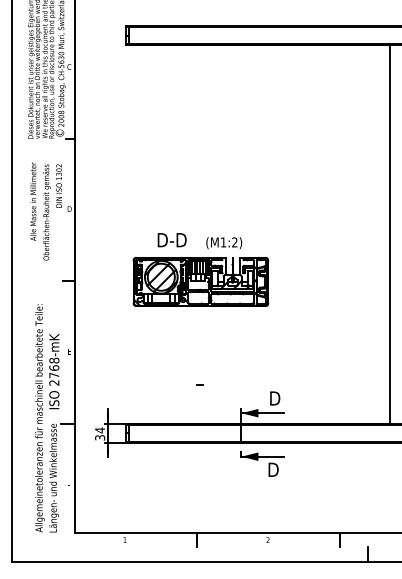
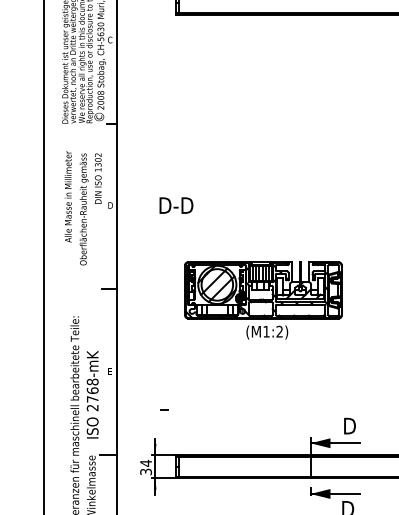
text: (171, 240) -> (175, 205), moved
text: (224, 243) -> (267, 332), moved
line: (199, 384) -> (163, 409), moved

